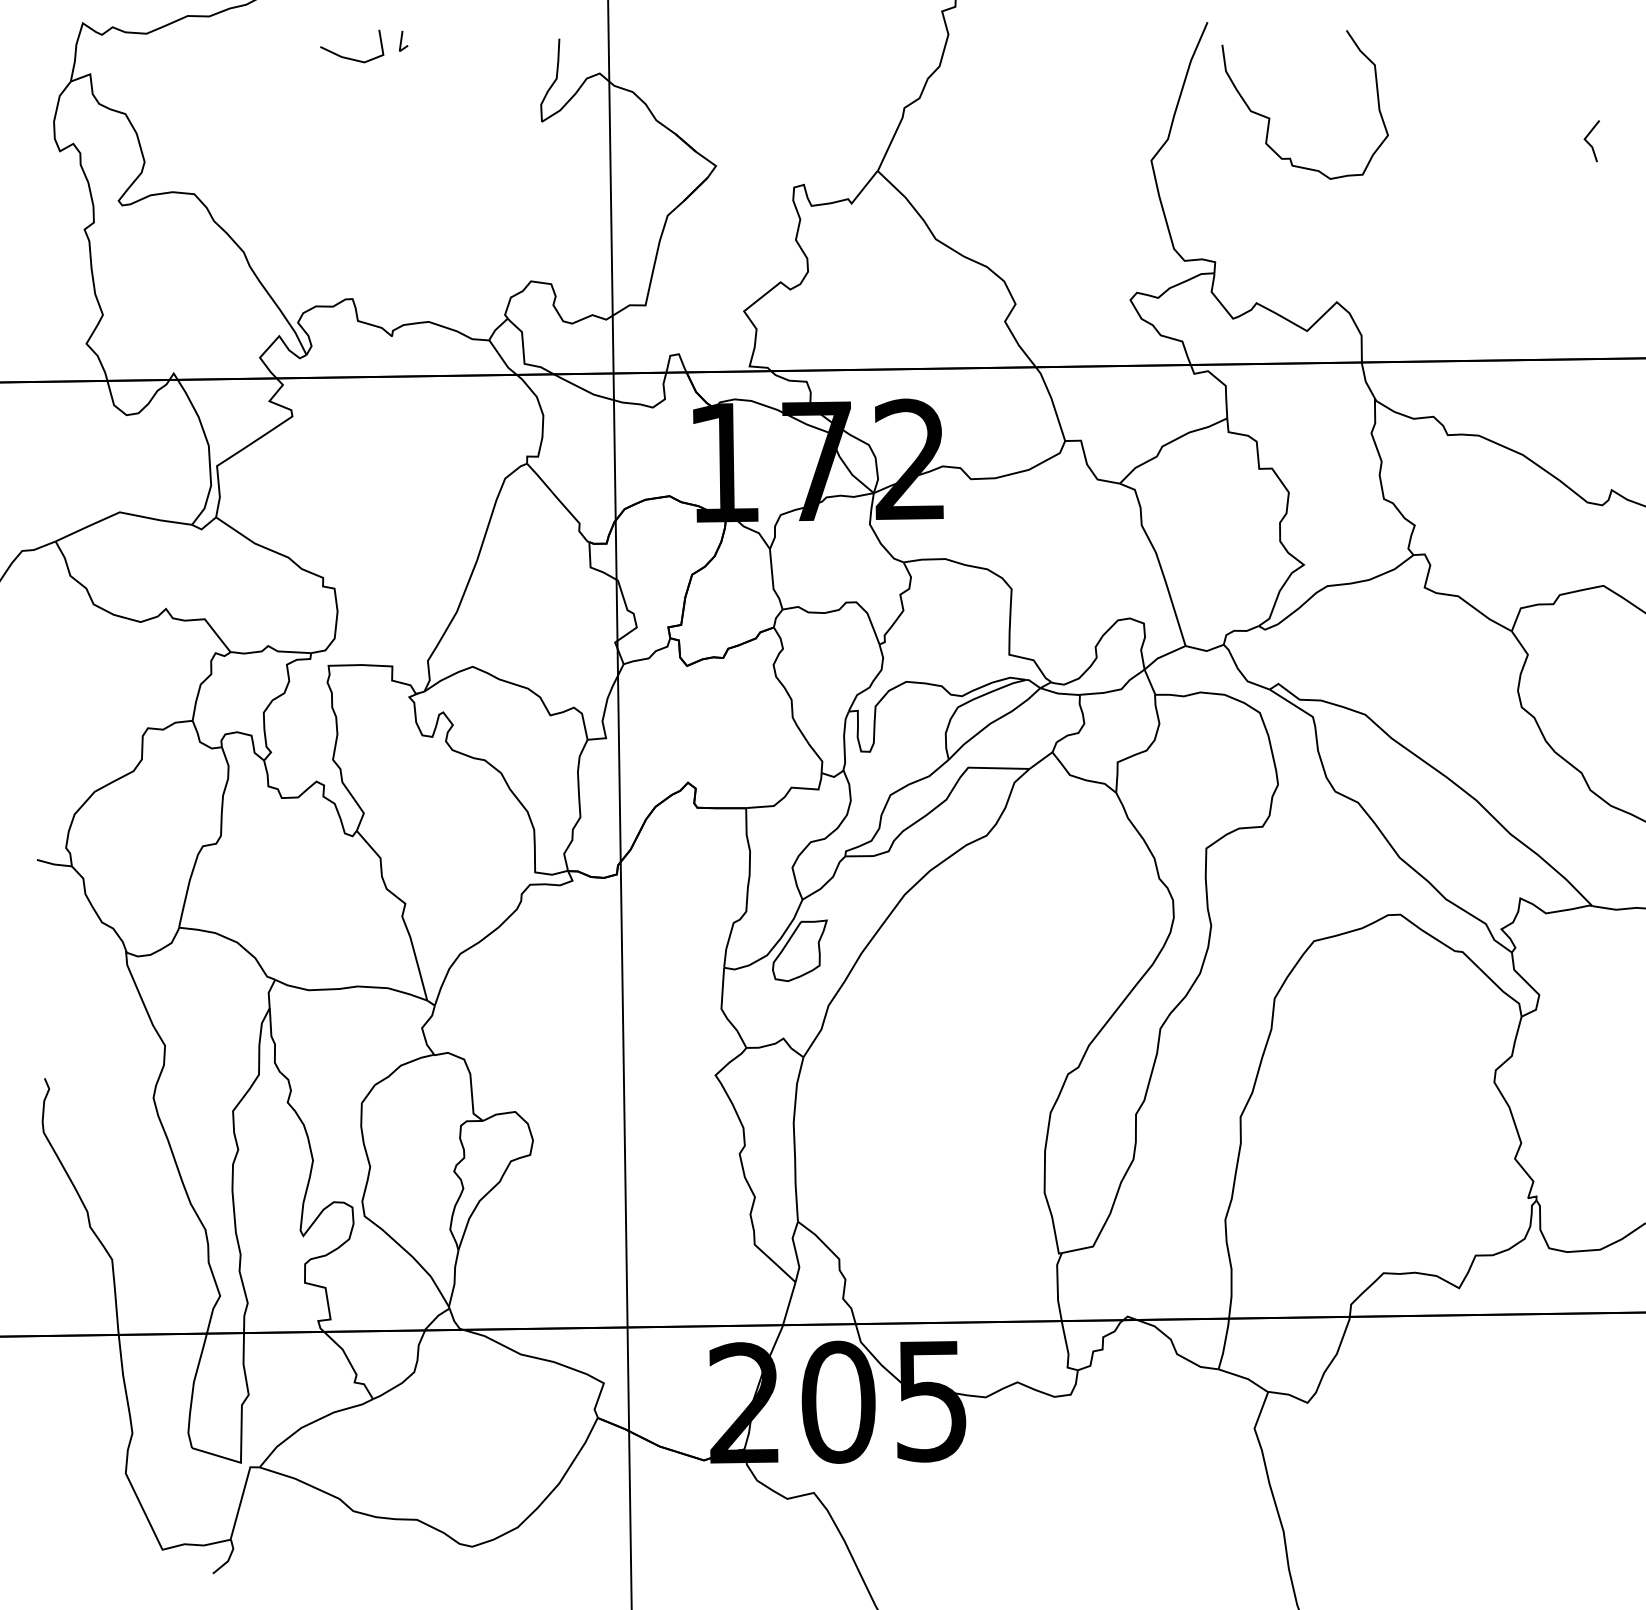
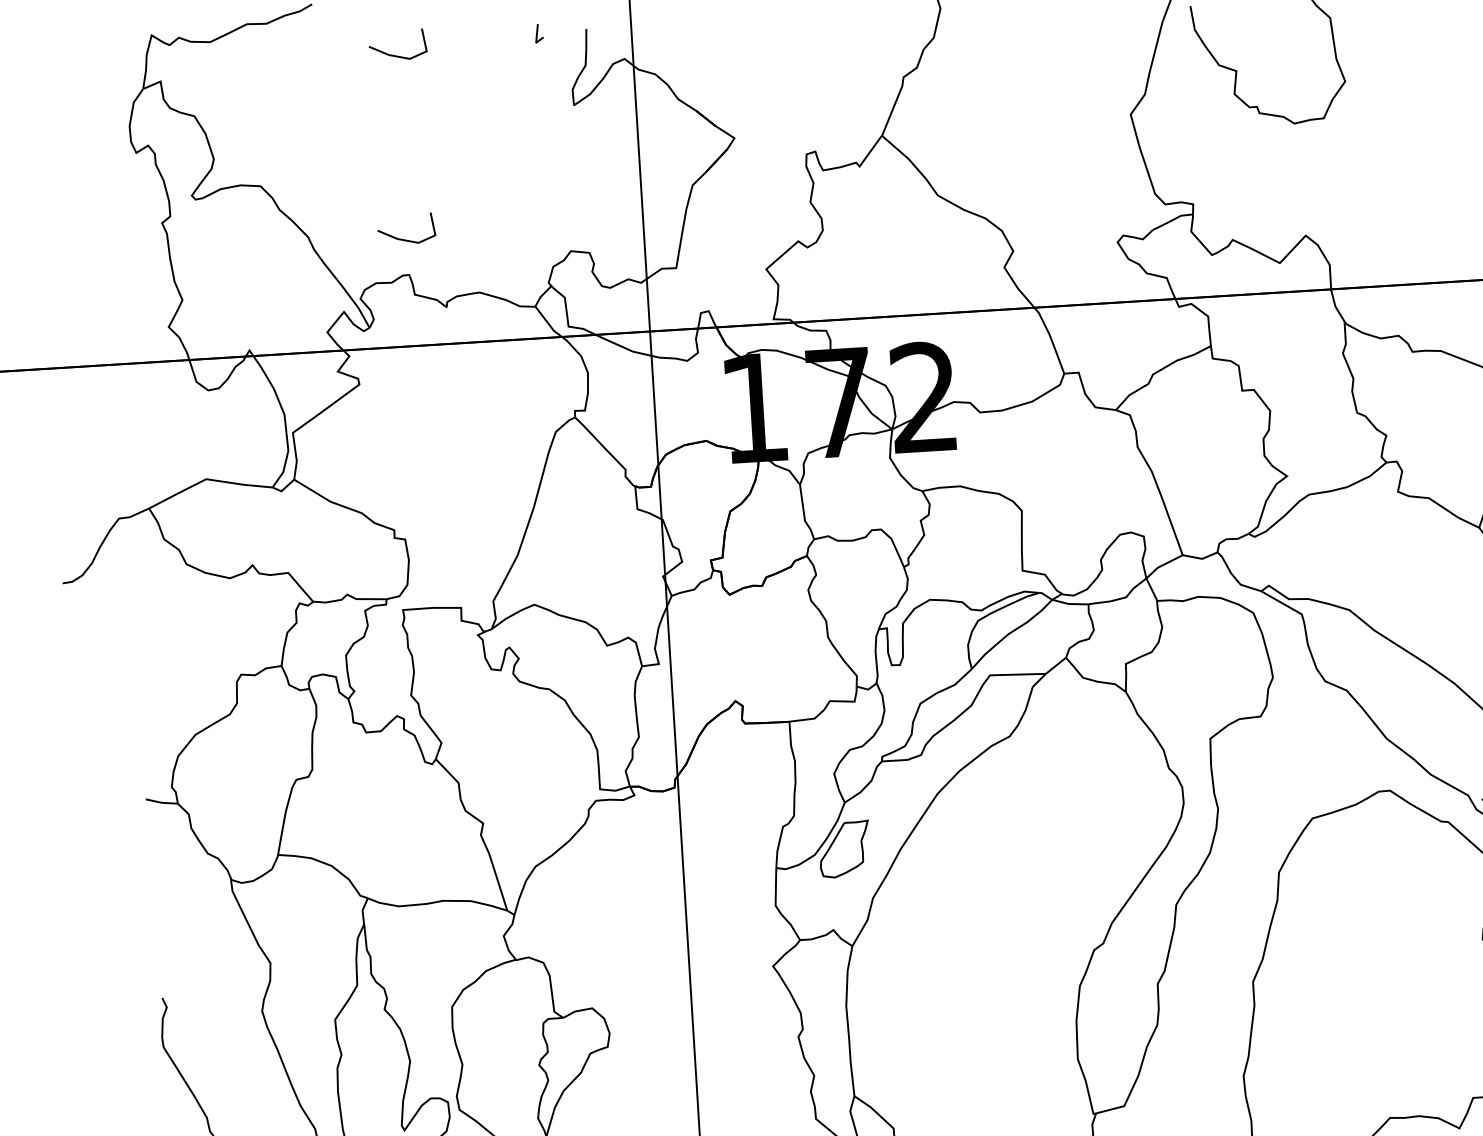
line: (402, 40) -> (538, 32), moved
line: (349, 259) -> (404, 239), added

